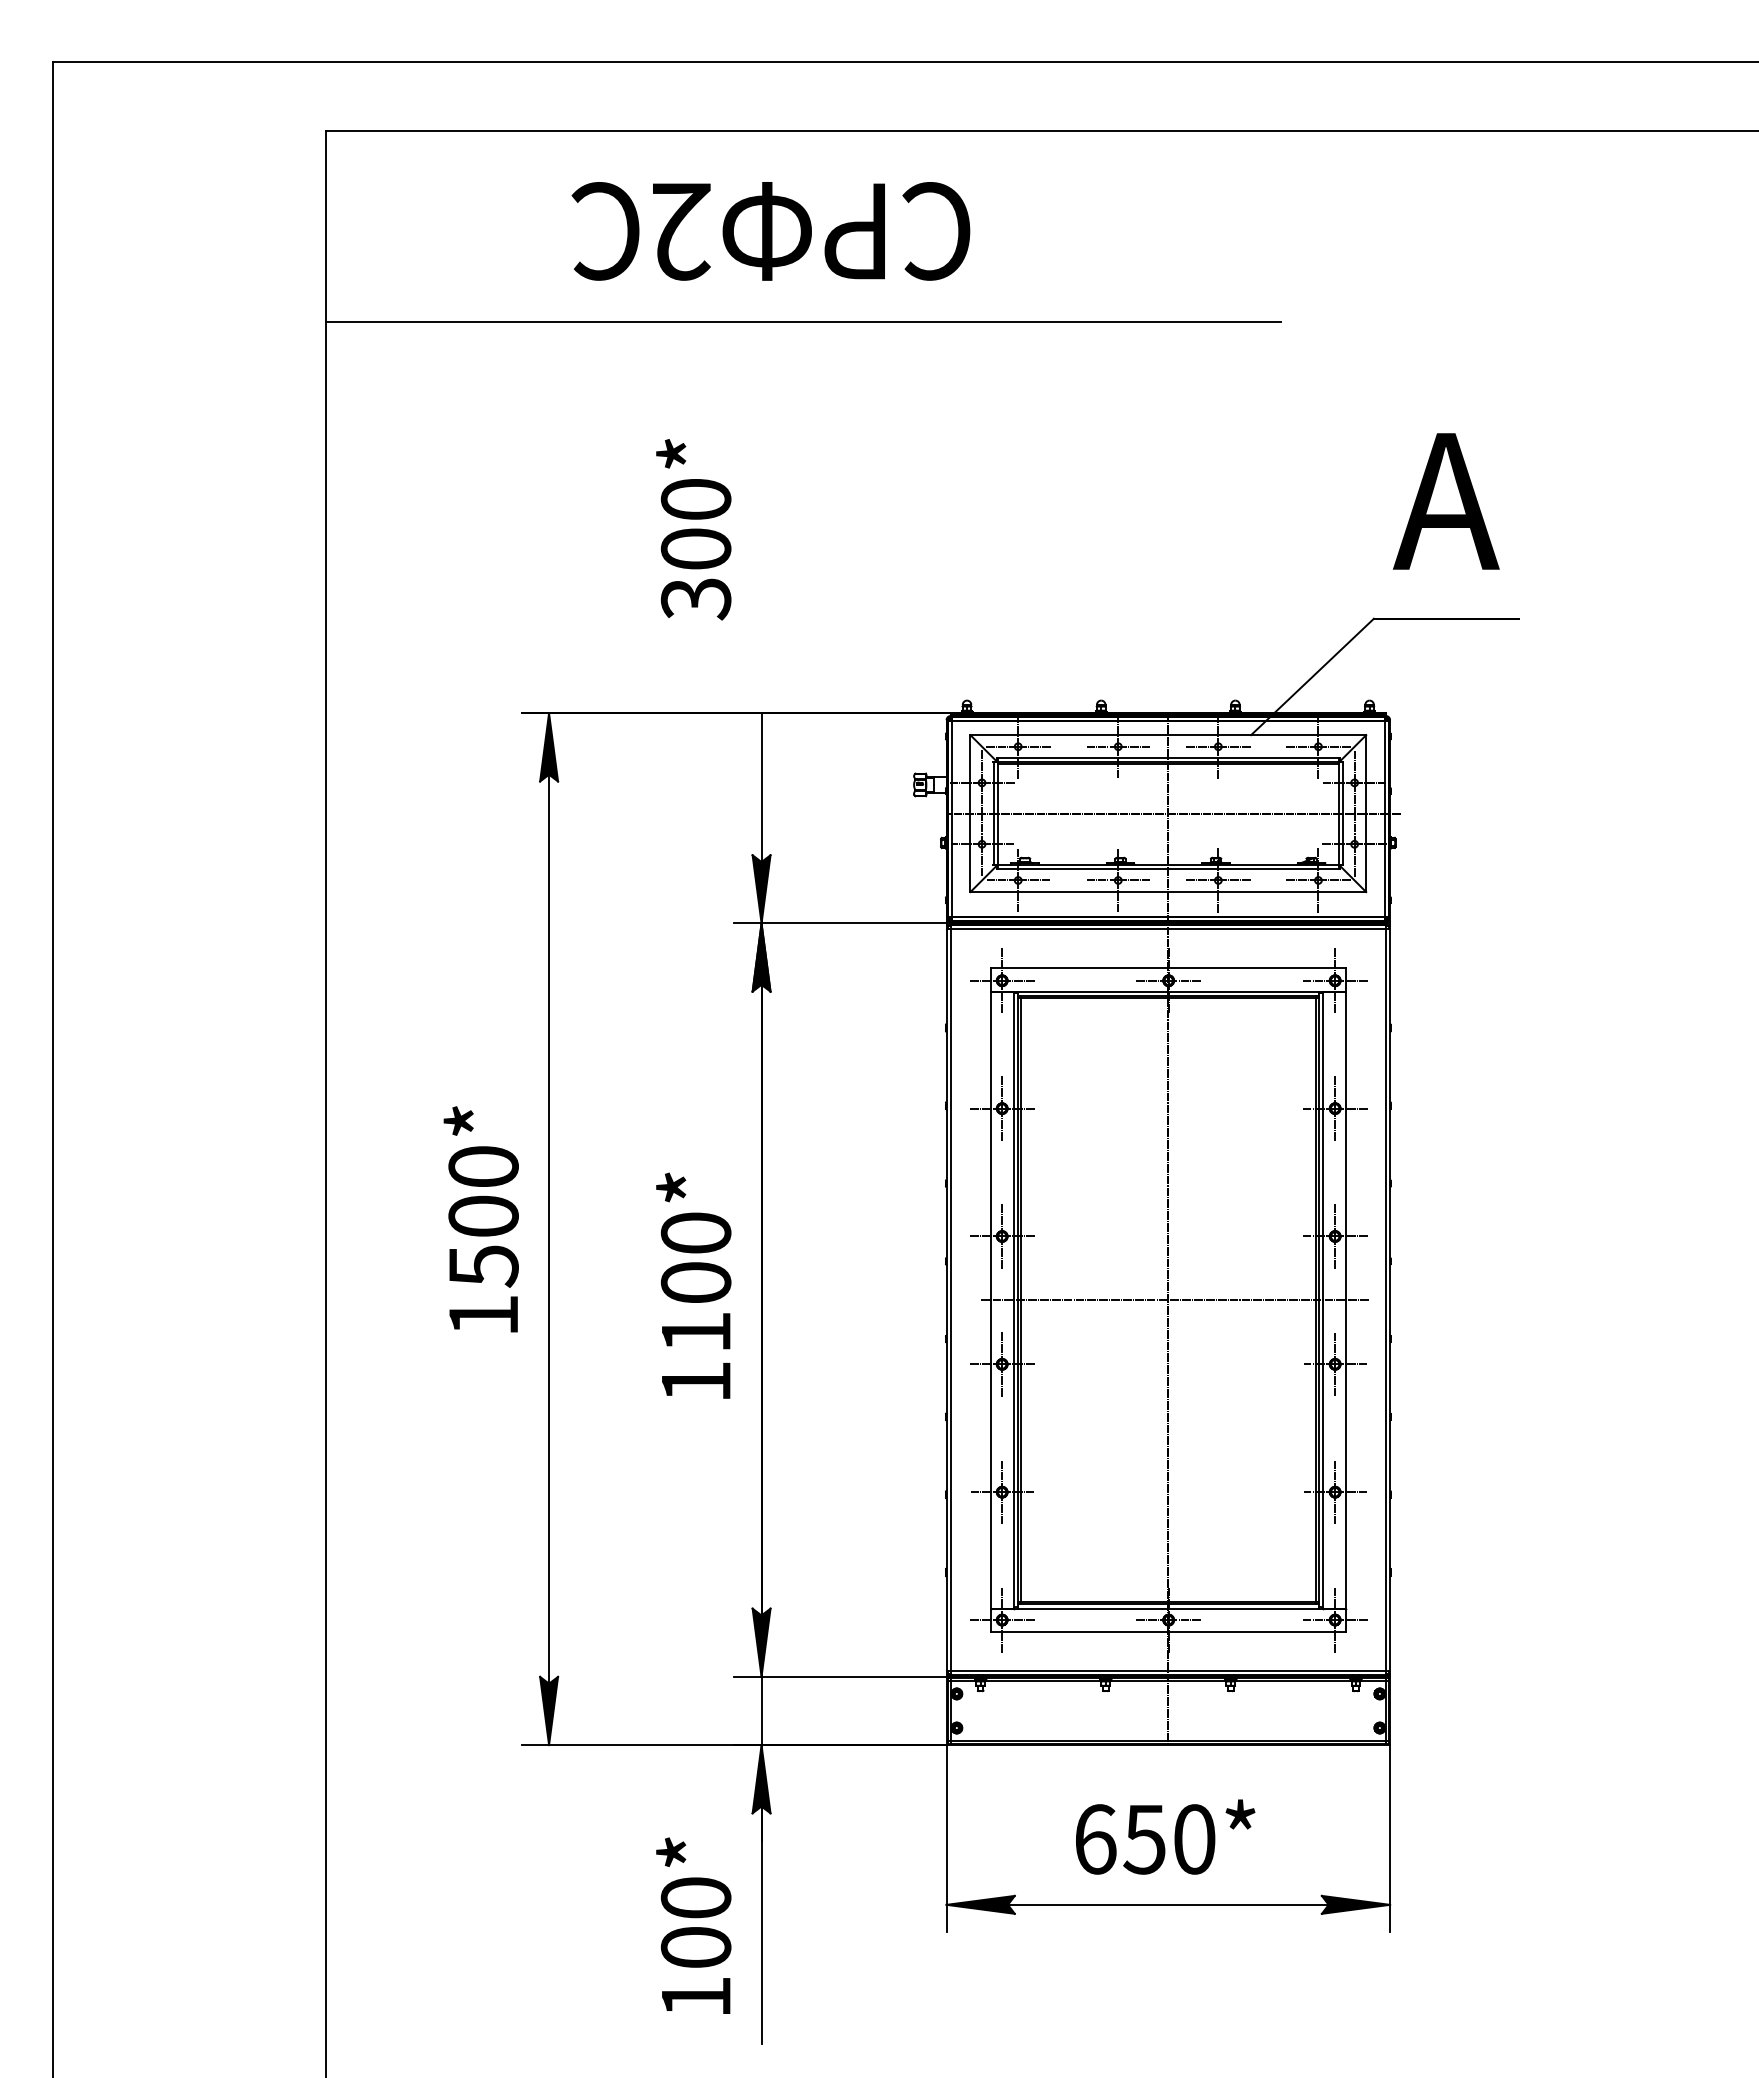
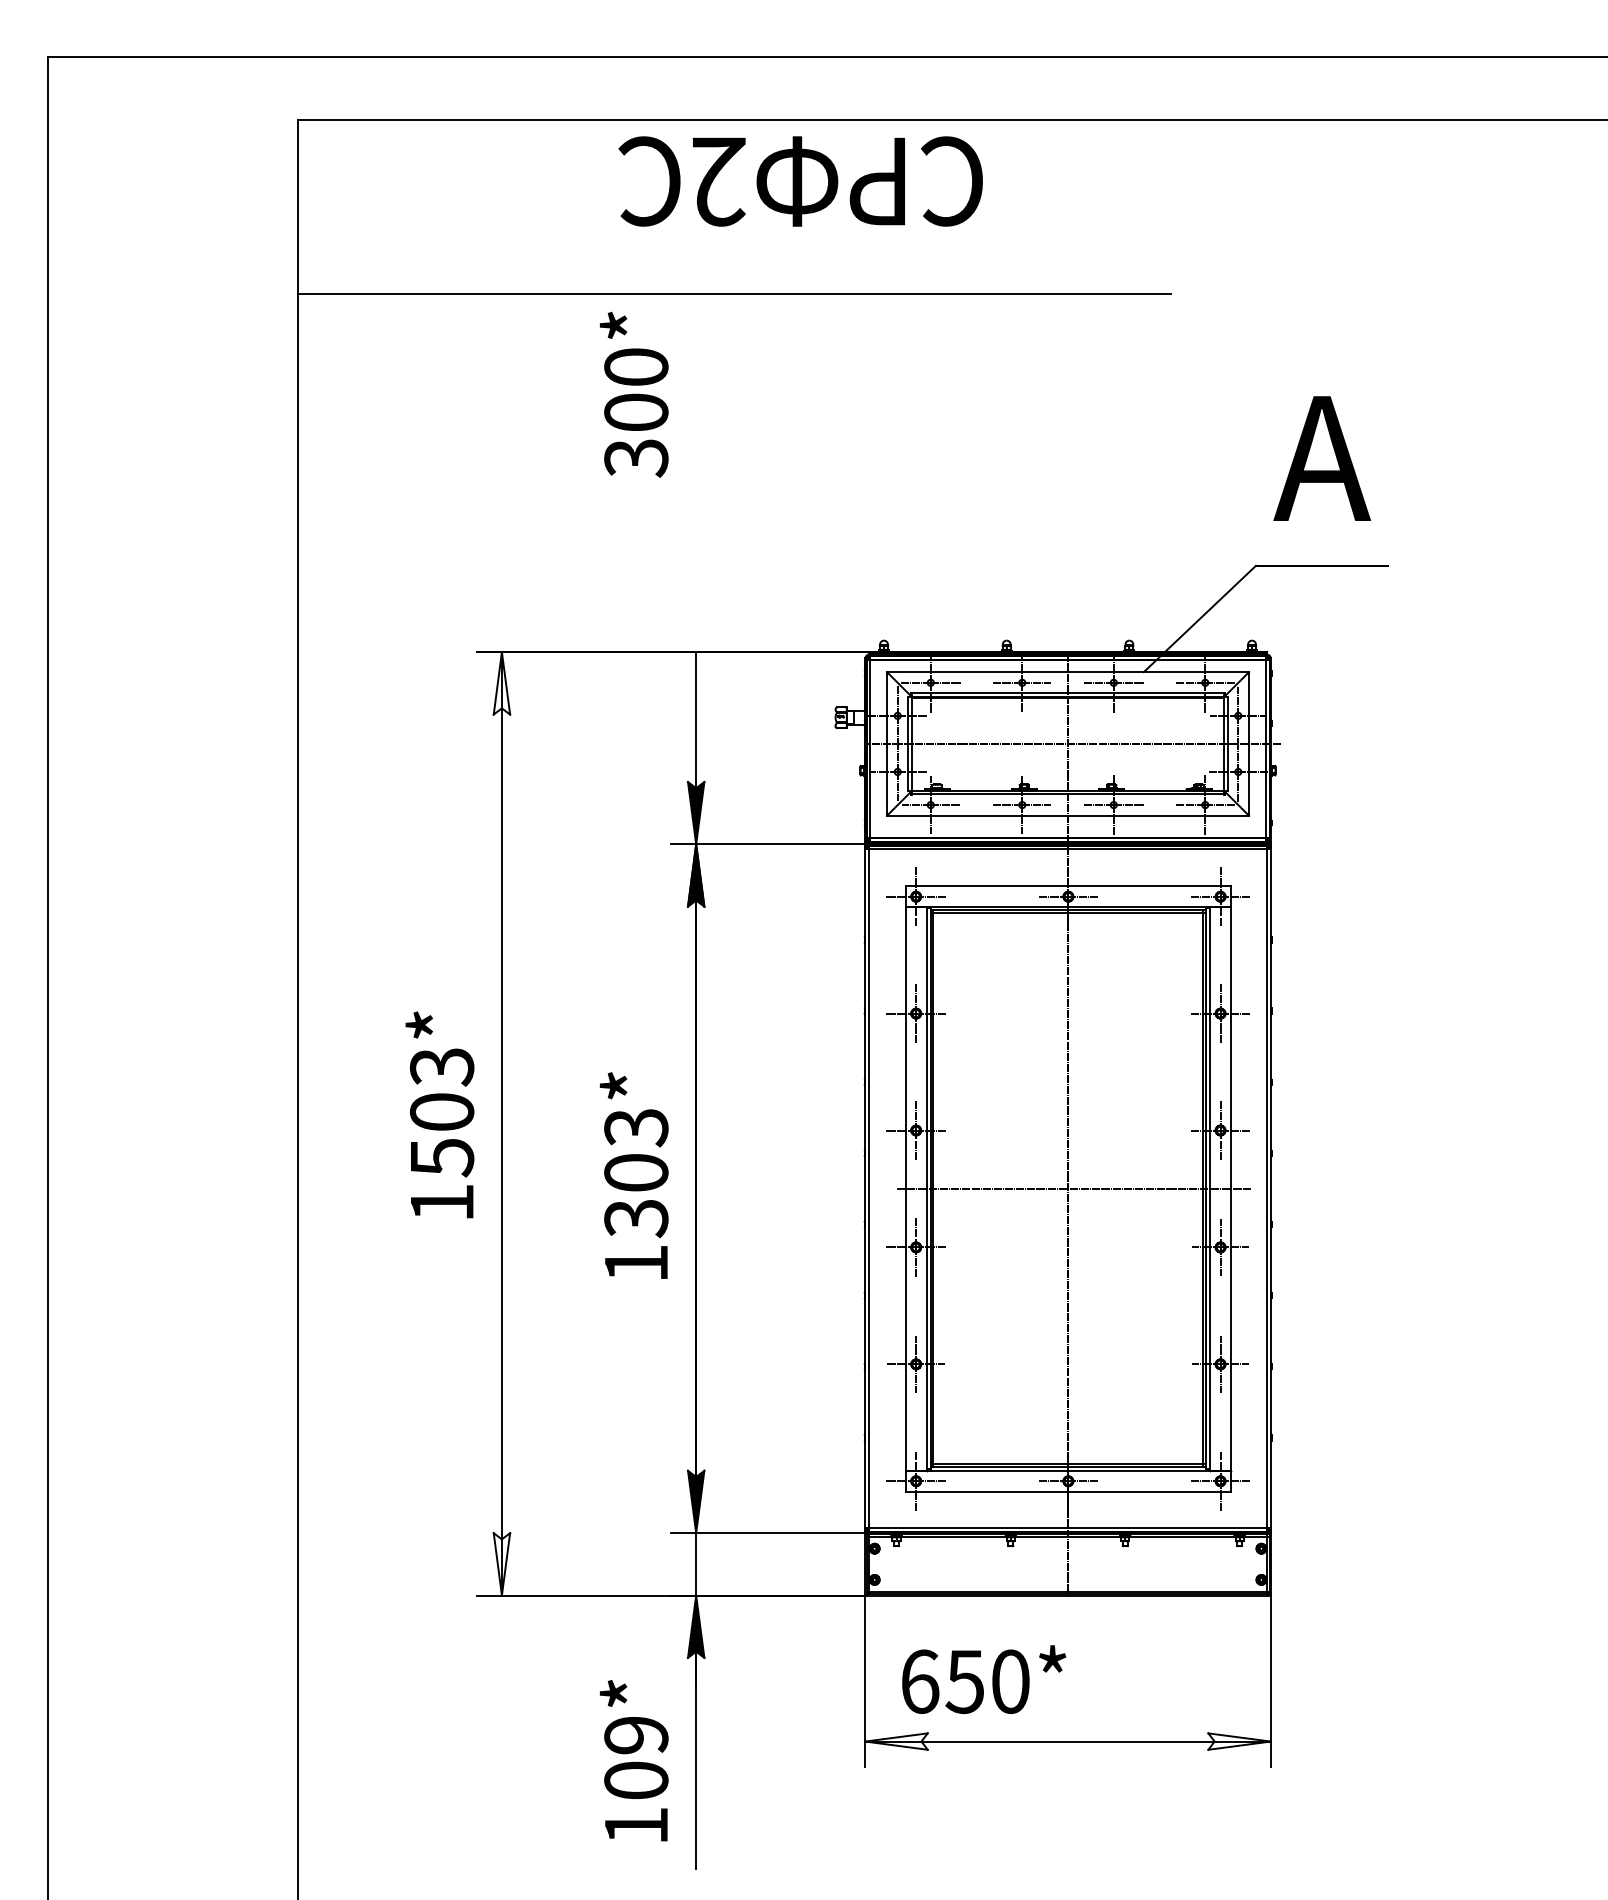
text: (770, 231) -> (800, 181), moved
text: (693, 529) -> (633, 394), moved
fill: (549, 747) -> (502, 683), removed
text: (483, 1167) -> (441, 1067), 1500* -> 1503*
text: (695, 1283) -> (635, 1173), 1100* -> 1303*
fill: (549, 1710) -> (502, 1563), removed
text: (1165, 1836) -> (984, 1679), moved
text: (695, 1897) -> (635, 1734), 100* -> 109*
fill: (980, 1904) -> (896, 1741), removed
fill: (1355, 1904) -> (1239, 1741), removed

